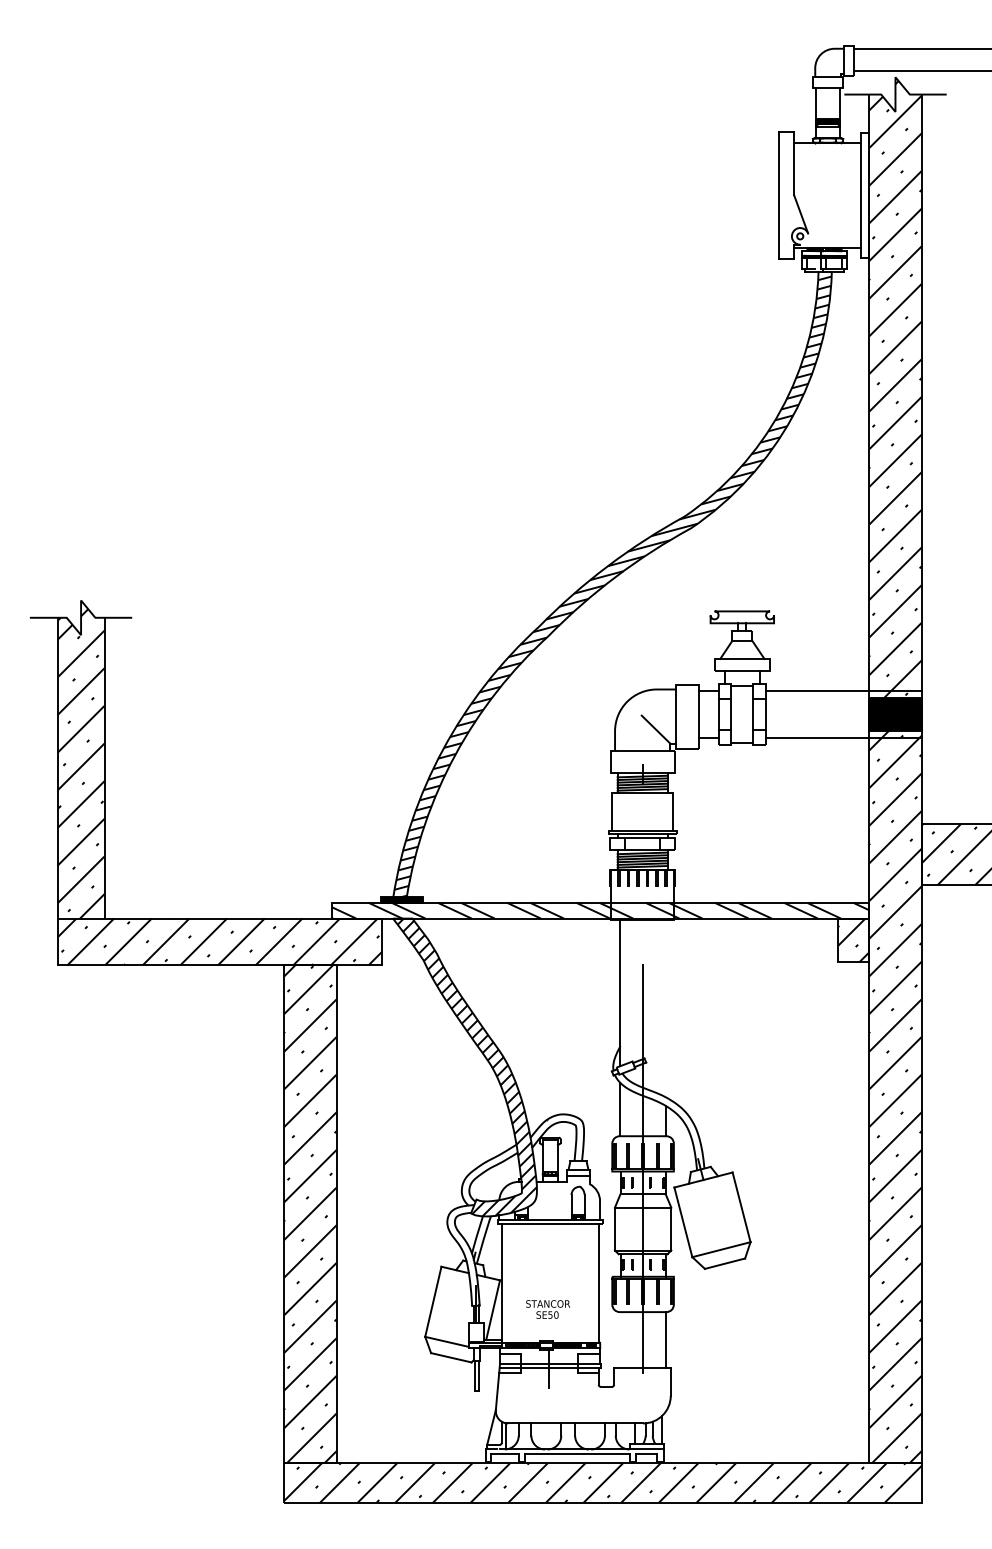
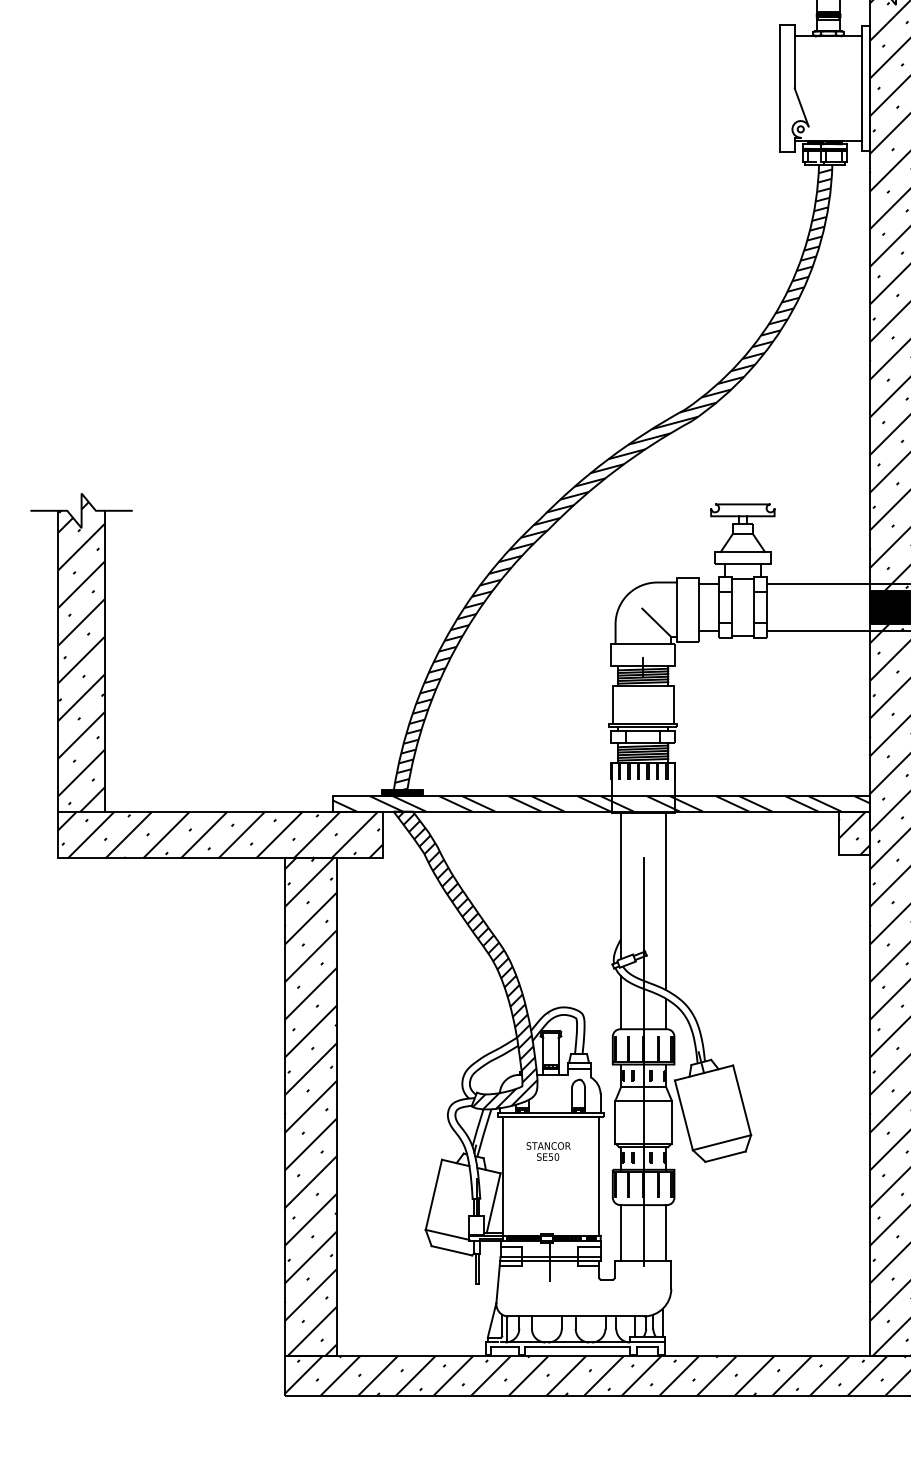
line: (665, 1008) -> (666, 901), added
text: (547, 1309) -> (548, 1151), moved
line: (620, 1340) -> (621, 1233), added

